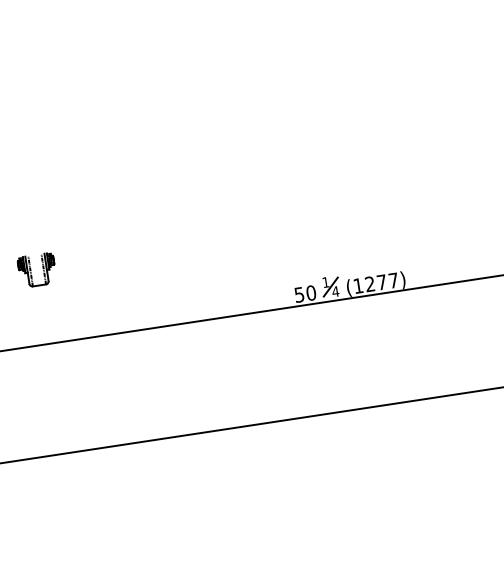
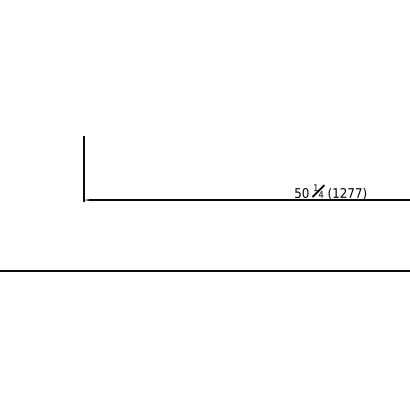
part: (36, 270) -> (134, 152), removed

